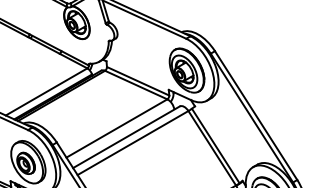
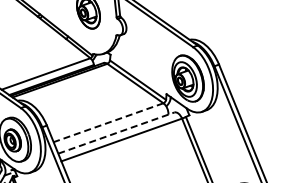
line: (116, 128) -> (108, 122), solid -> dashed
line: (126, 137) -> (116, 133), solid -> dashed

